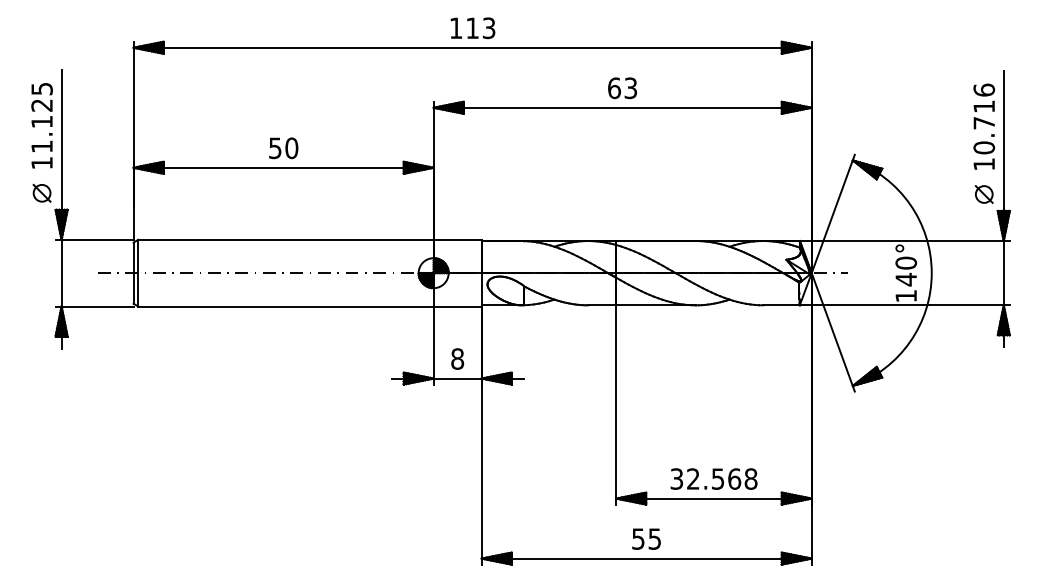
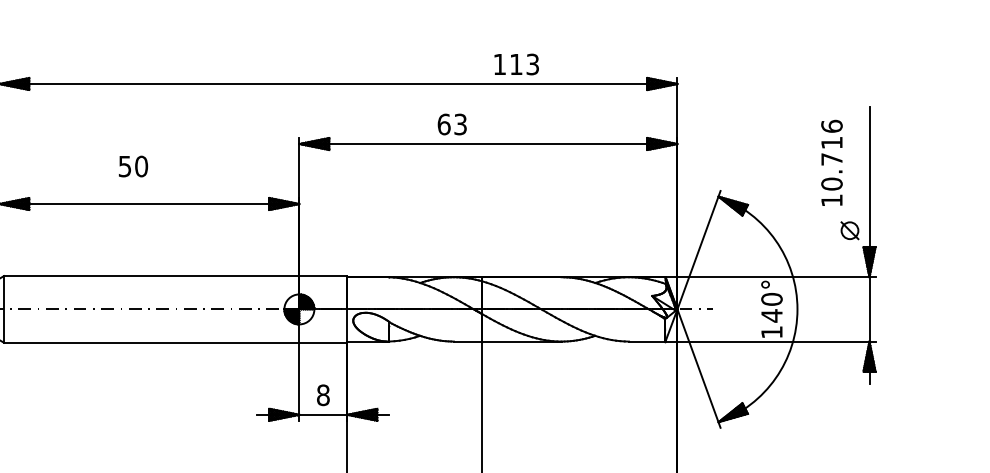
text: (472, 28) -> (516, 64), moved
text: (622, 88) -> (452, 124), moved
text: (984, 126) -> (832, 162), moved
text: (283, 148) -> (133, 166), moved

